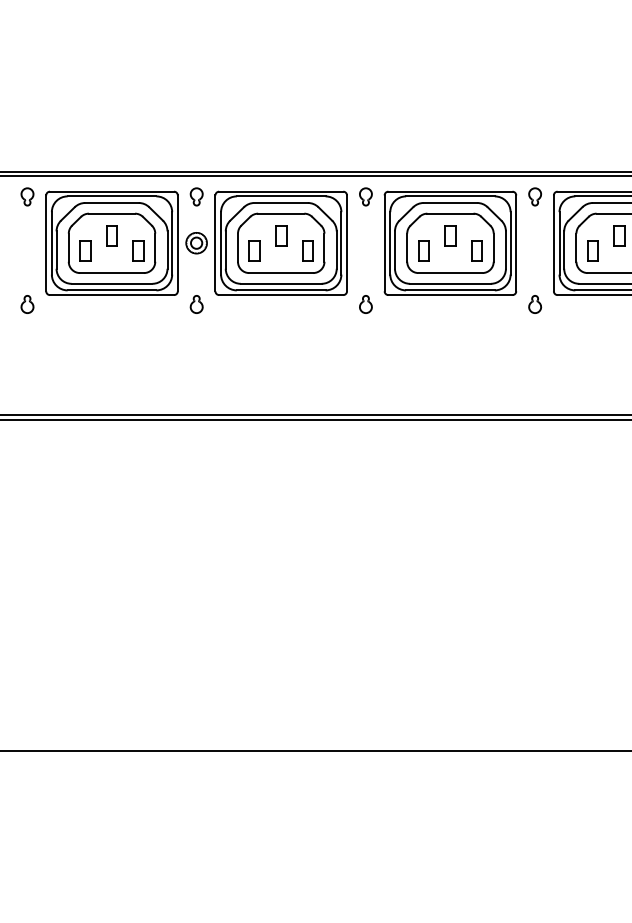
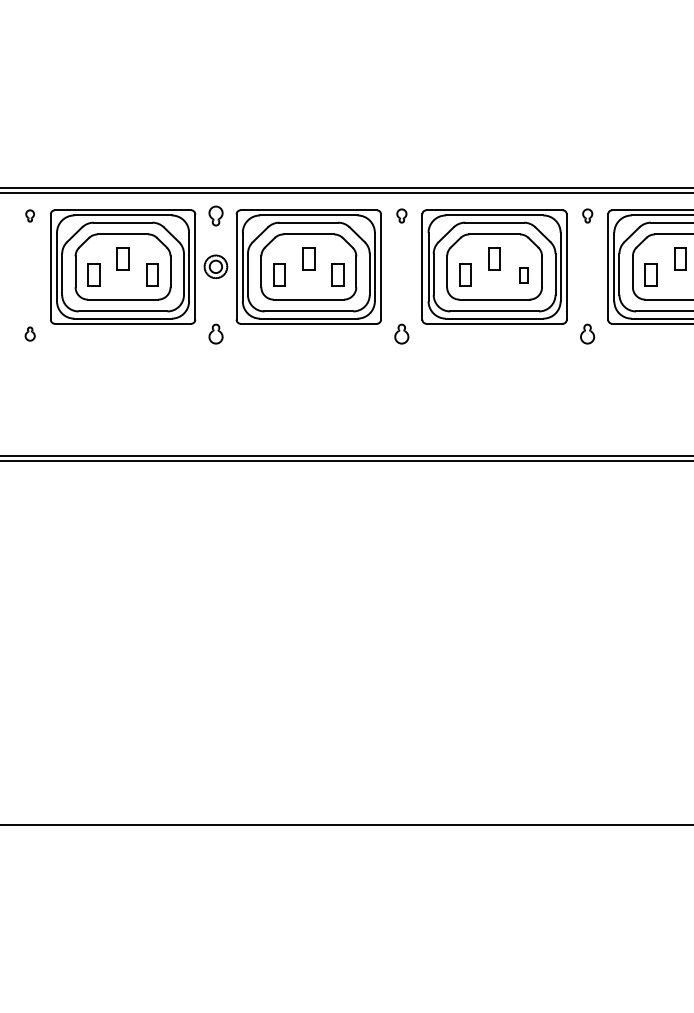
part: (26, 196) -> (29, 215), size x0.6
part: (365, 196) -> (401, 215), size x0.7
part: (535, 196) -> (587, 215), size x0.7
part: (476, 250) -> (523, 274), size x0.7
part: (26, 303) -> (29, 333), size x0.7

